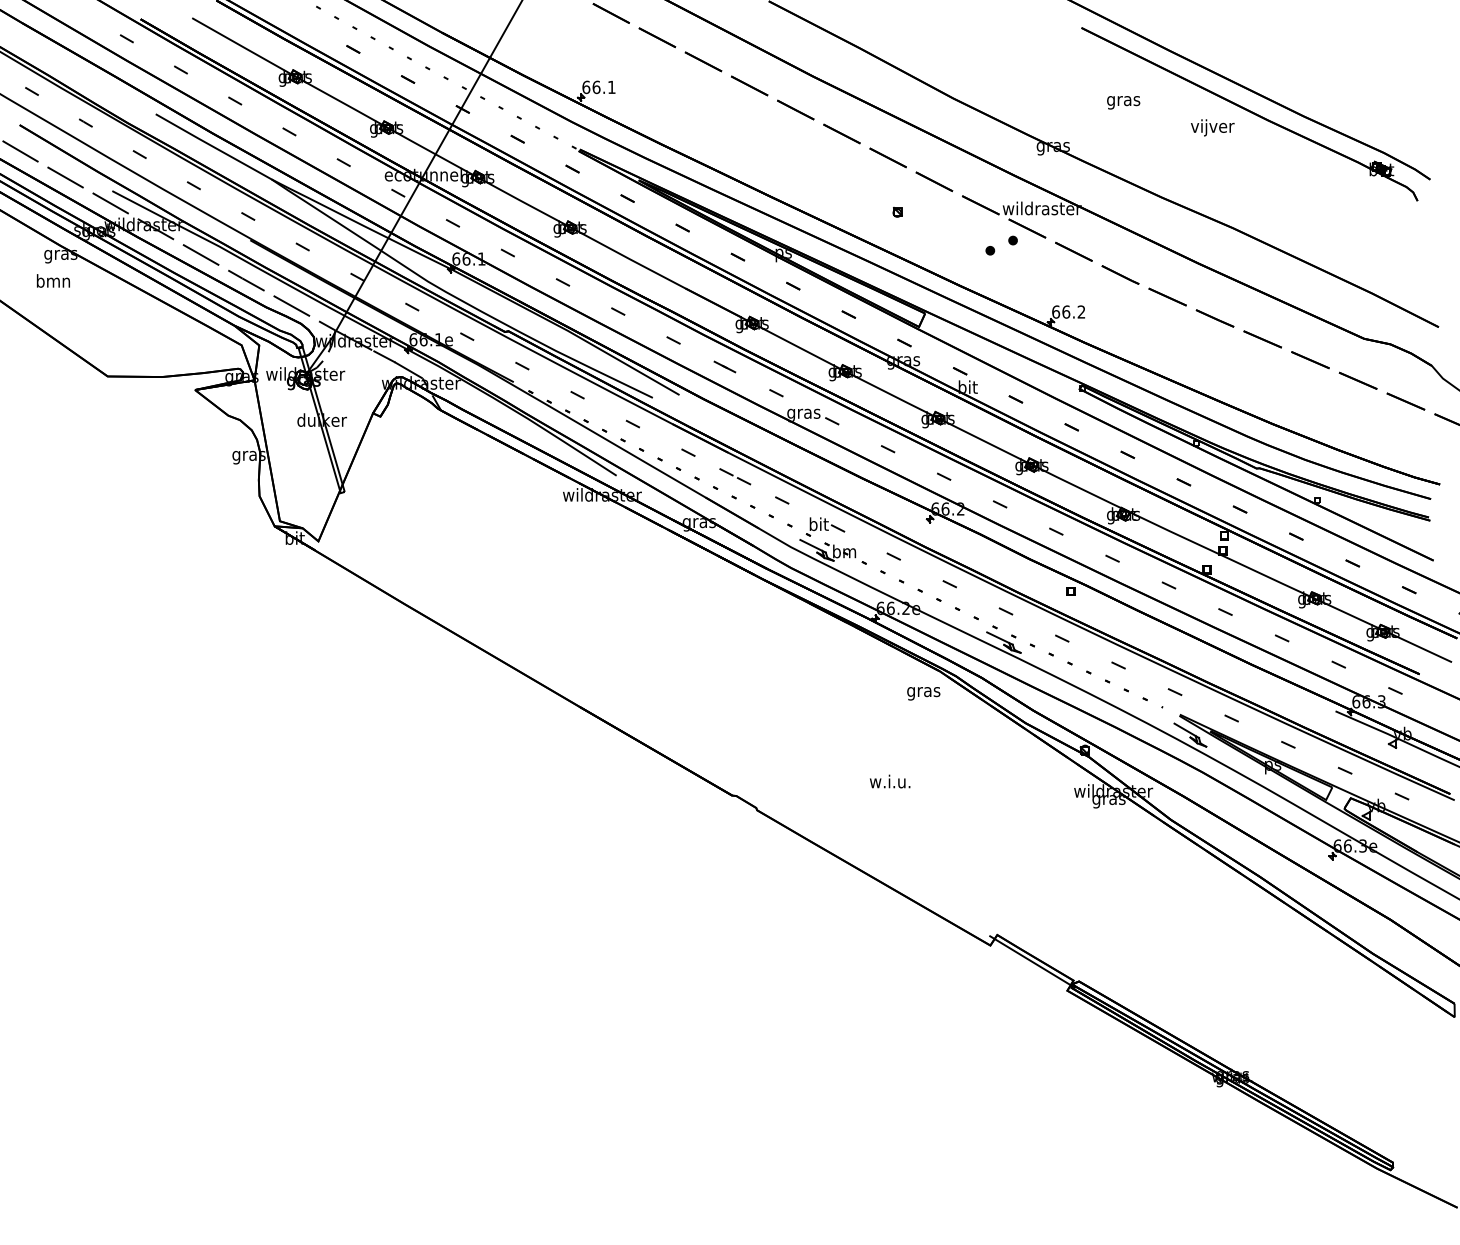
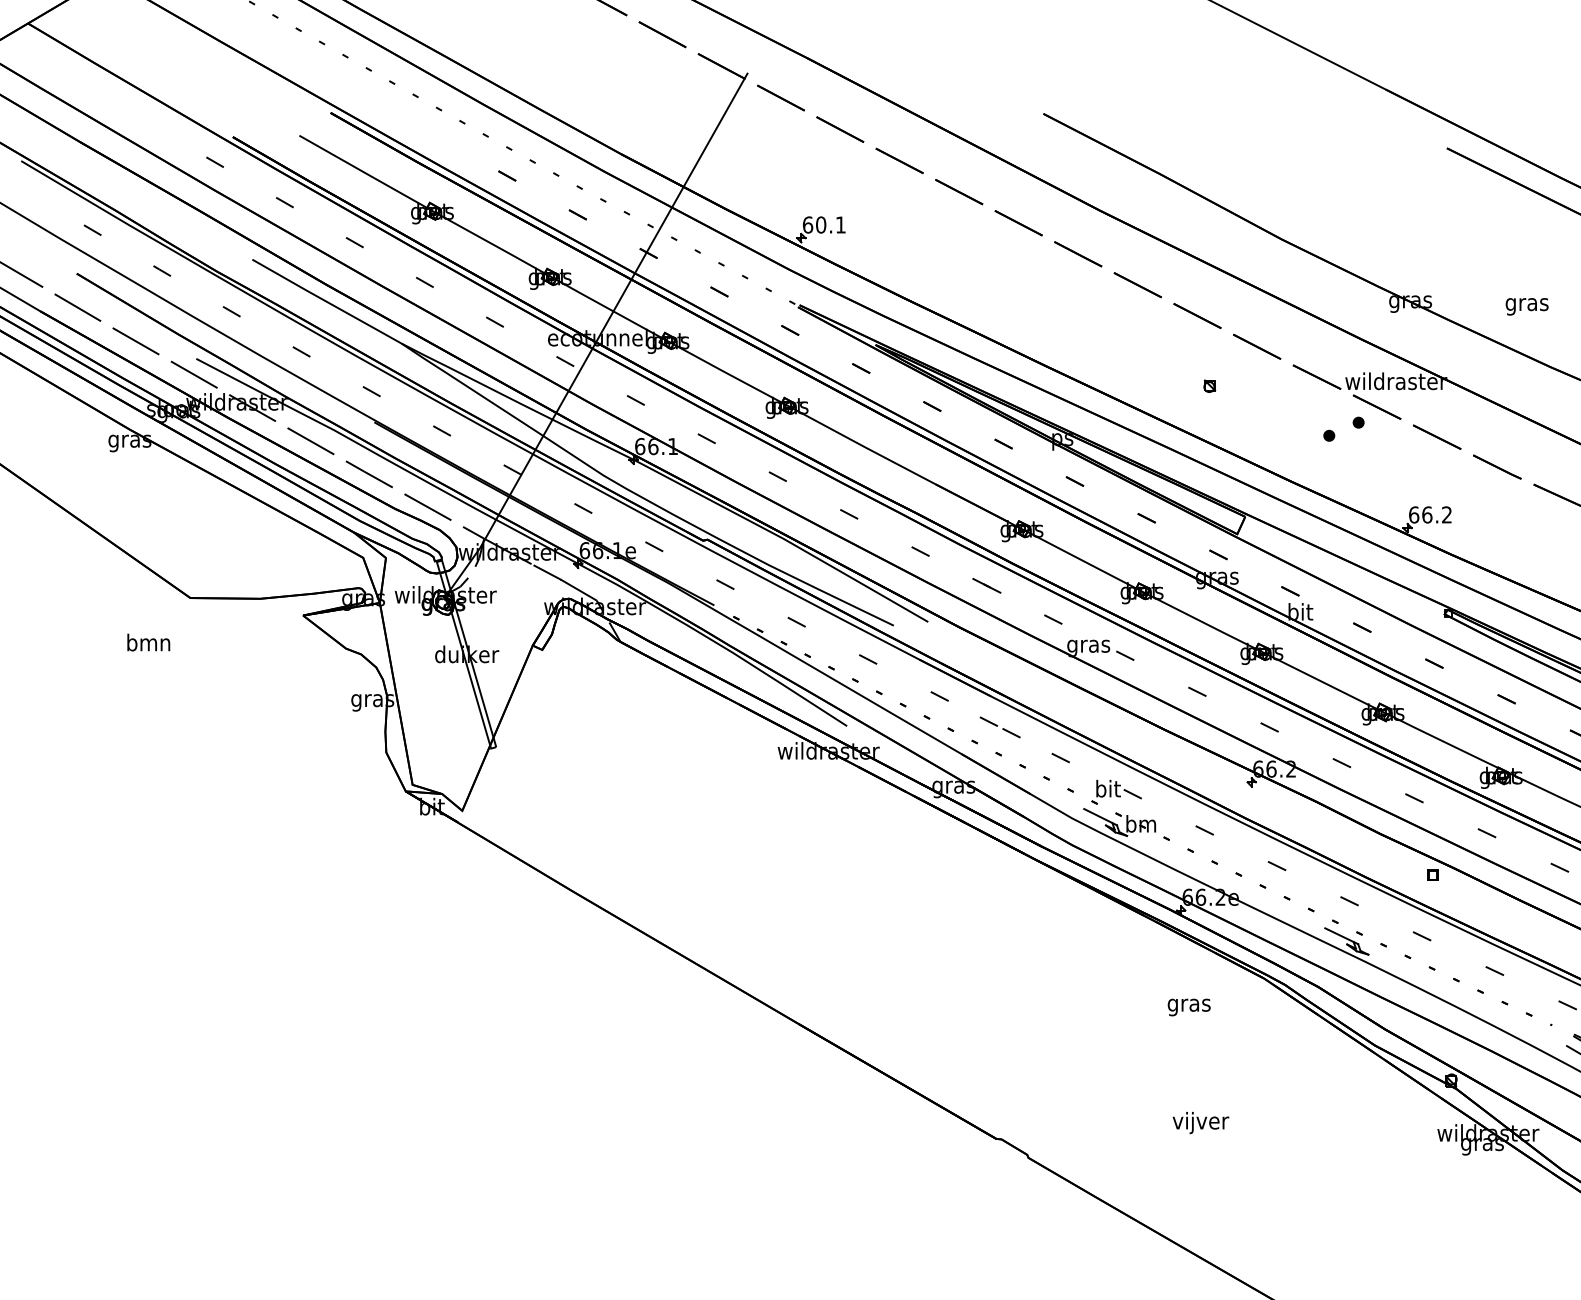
text: (596, 86) -> (821, 223), 66.1 -> 60.1
text: (1123, 102) -> (1526, 306), moved
text: (53, 280) -> (148, 641), moved
text: (923, 693) -> (1188, 1007), moved
text: (890, 782) -> (1200, 1121), w.i.u. -> vijver

